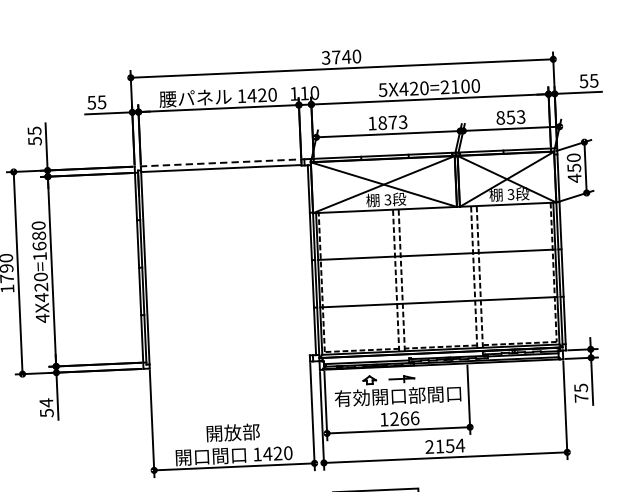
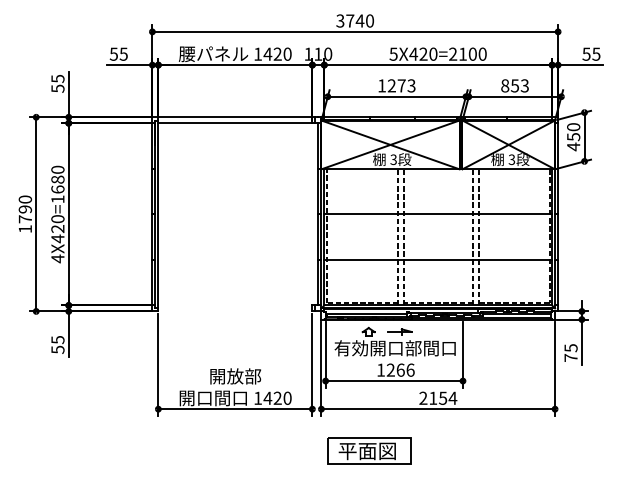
text: (382, 122) -> (391, 85), 1873 -> 1273
line: (221, 163) -> (235, 117), dashed -> solid
text: (45, 402) -> (57, 339), 54 -> 55

